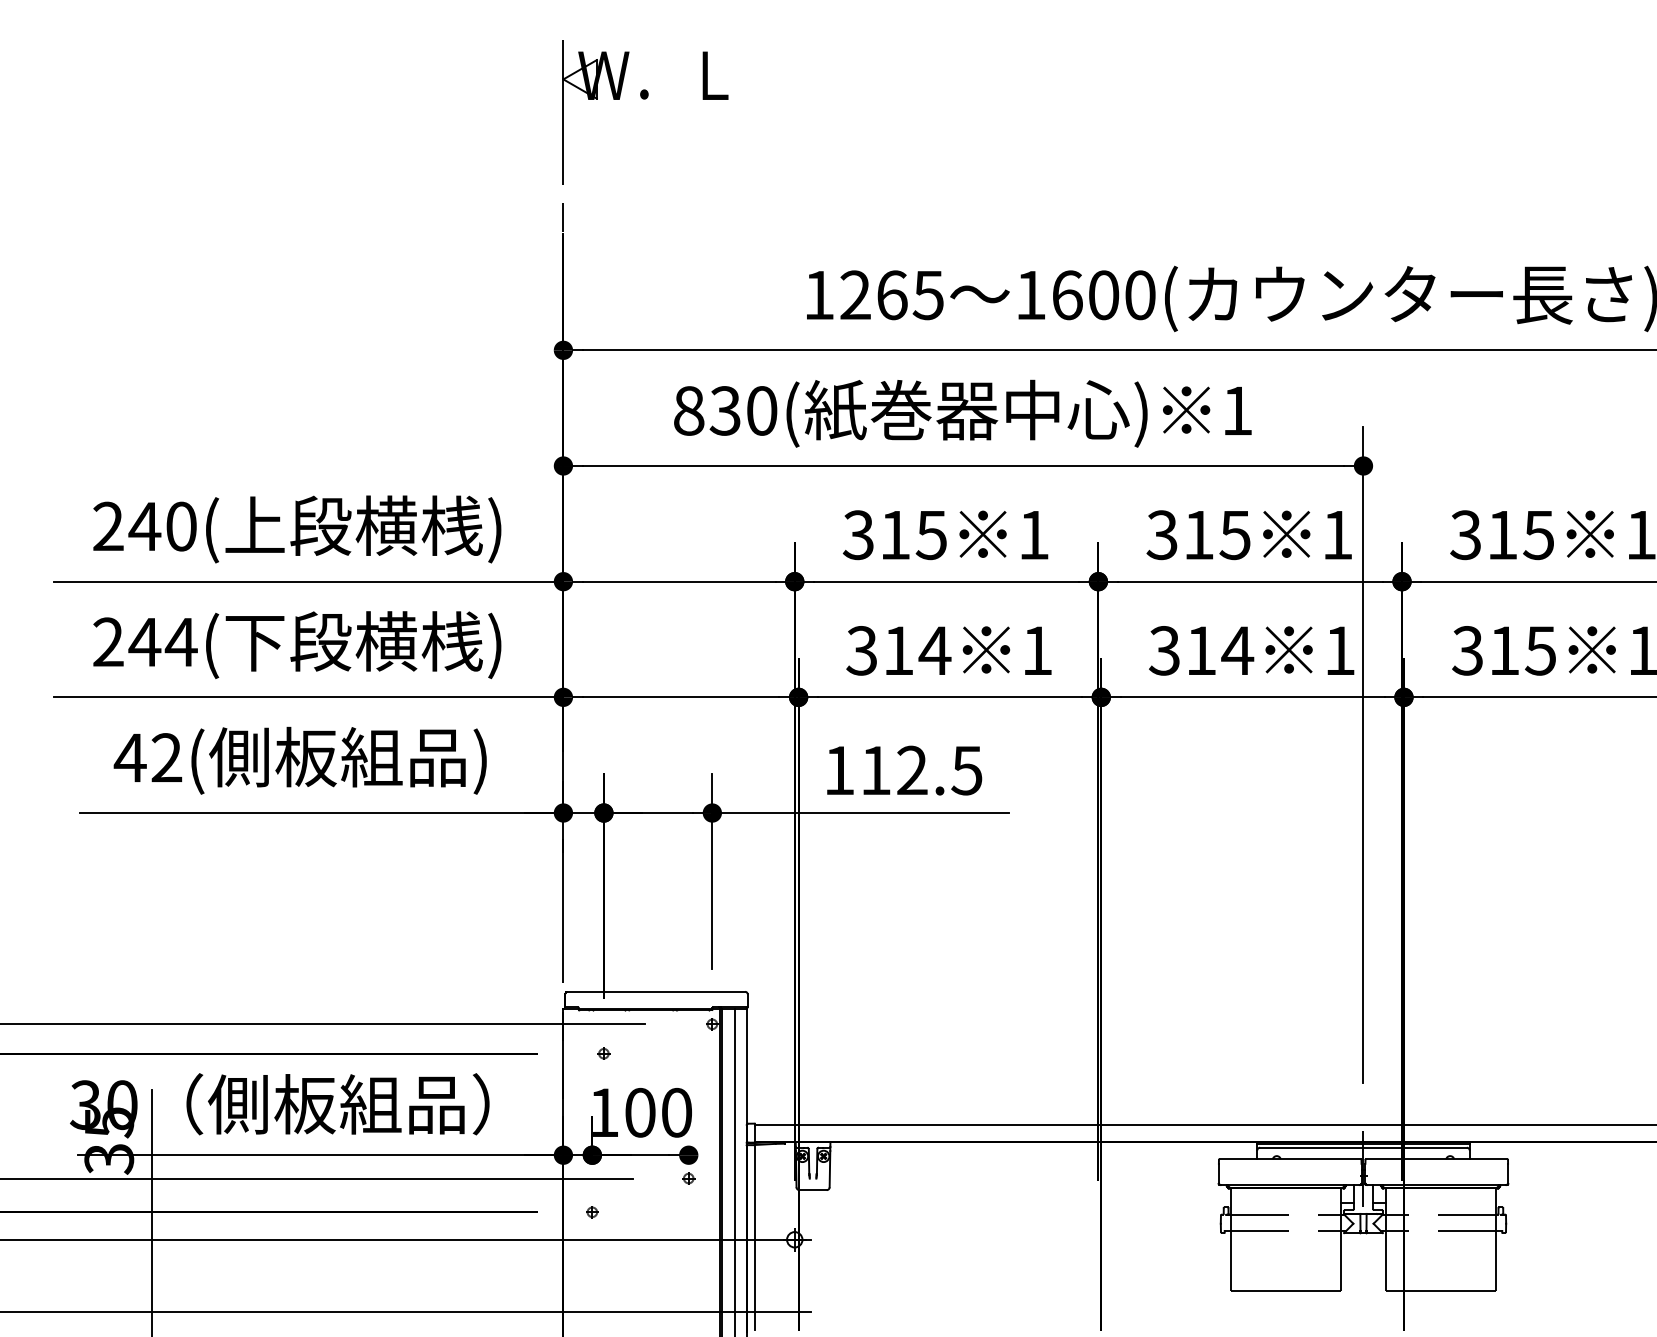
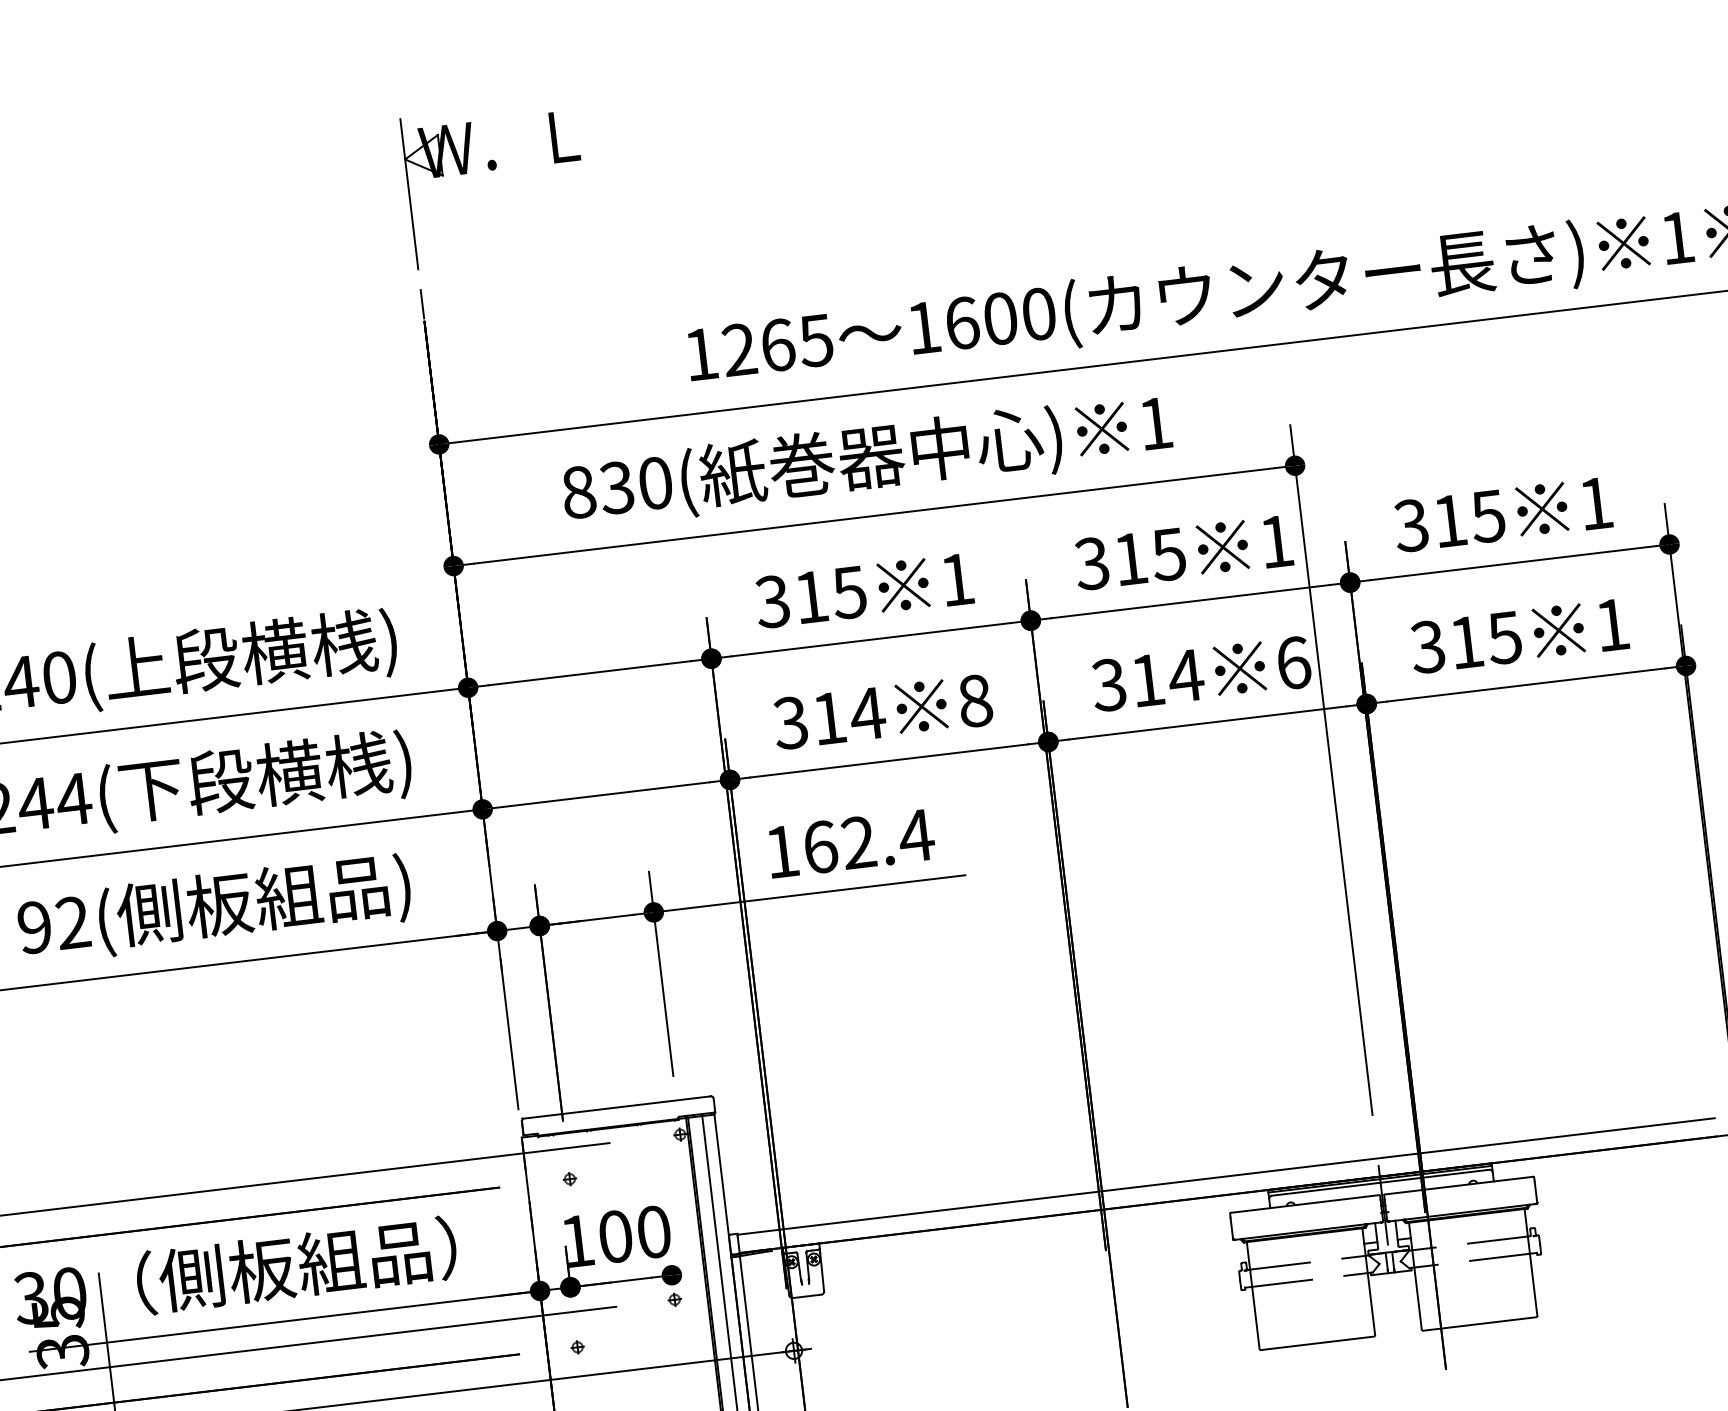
text: (1037, 650) -> (975, 700), 1 -> 8
text: (1340, 650) -> (1294, 662), 1 -> 6
text: (129, 757) -> (33, 927), 42( -> 92(
text: (922, 770) -> (869, 841), 112.5 -> 162.4

